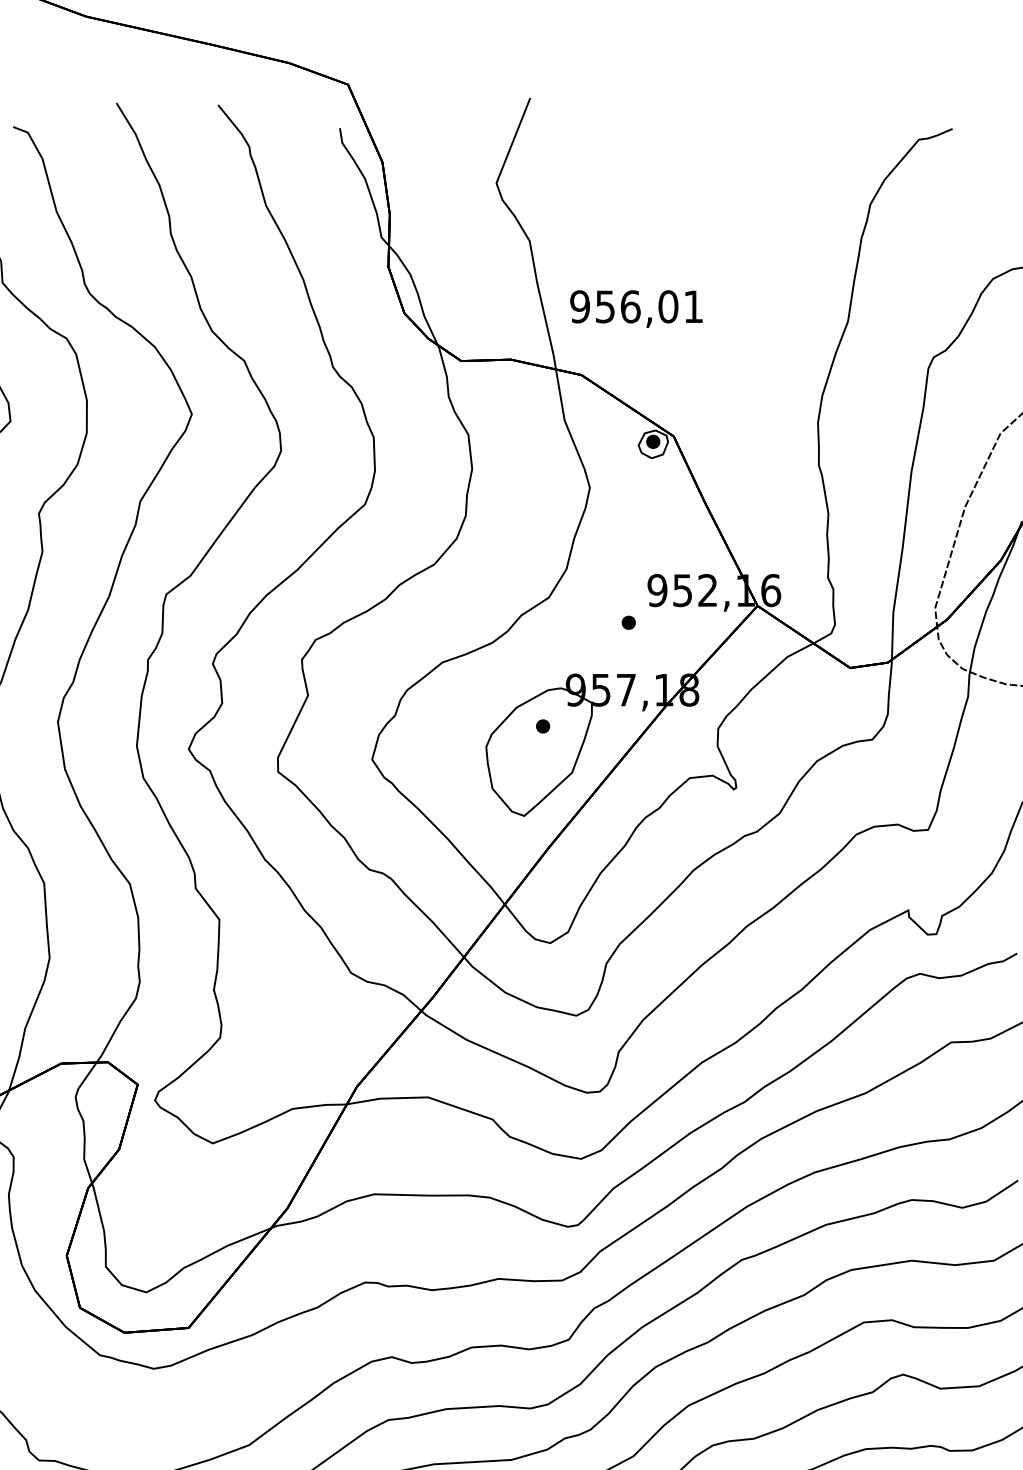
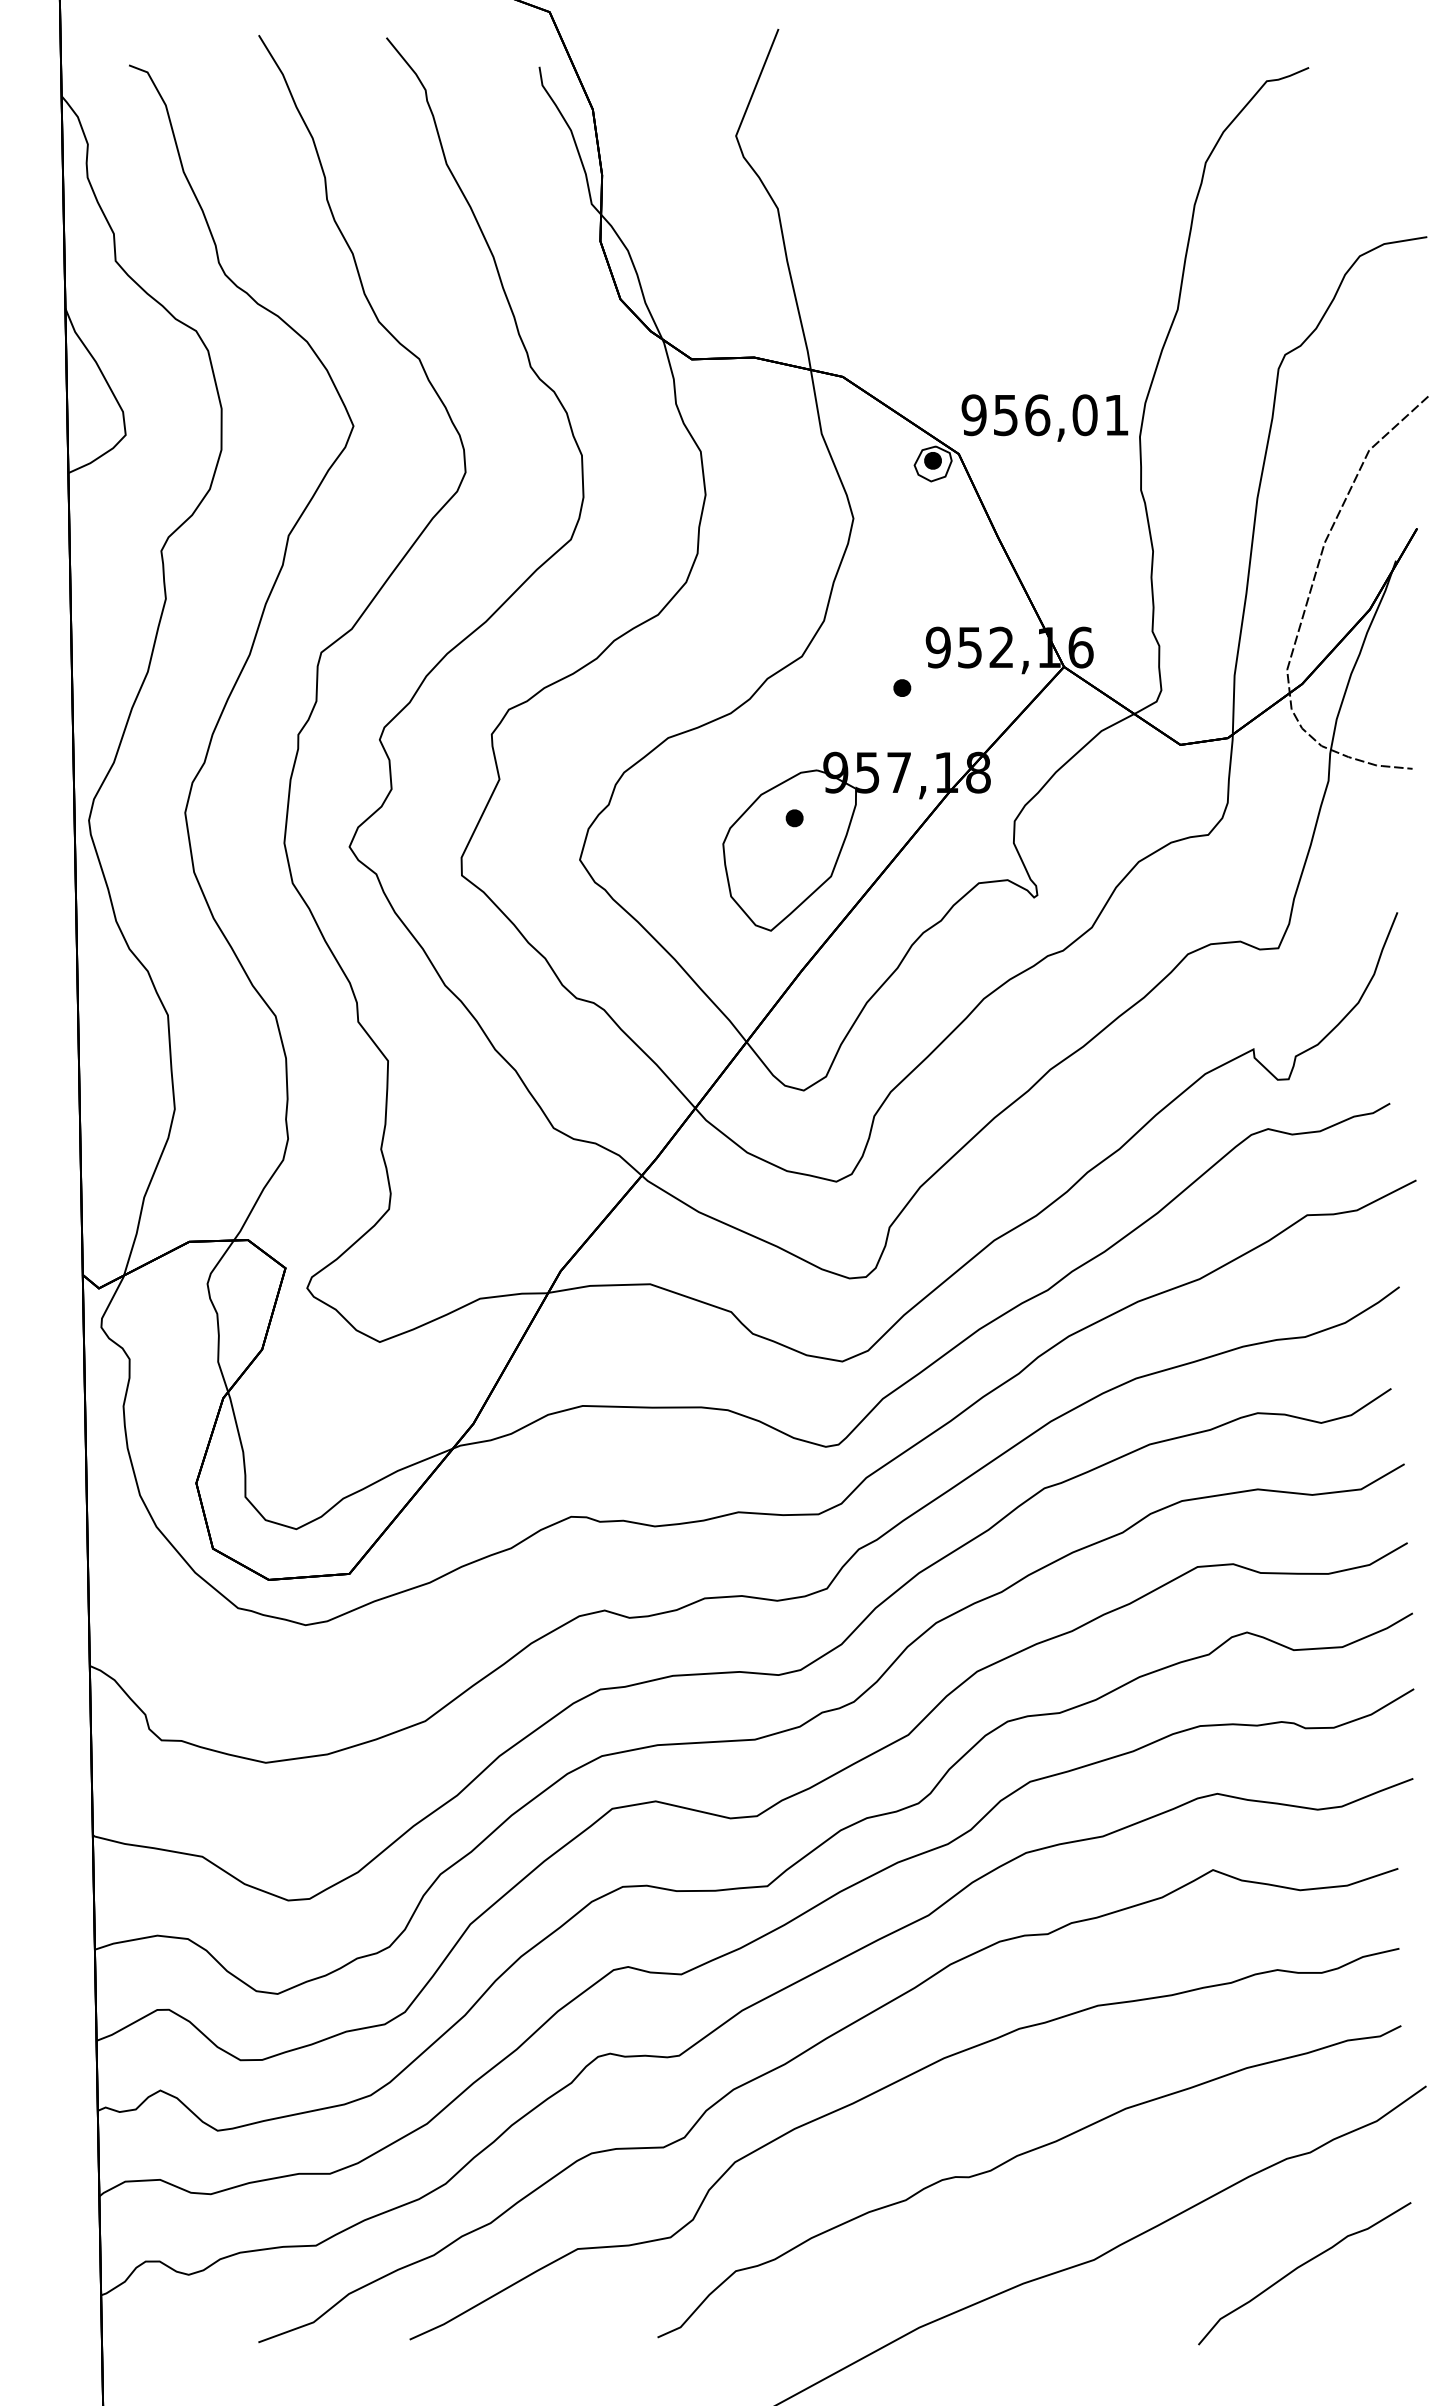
text: (636, 308) -> (1044, 417), moved

